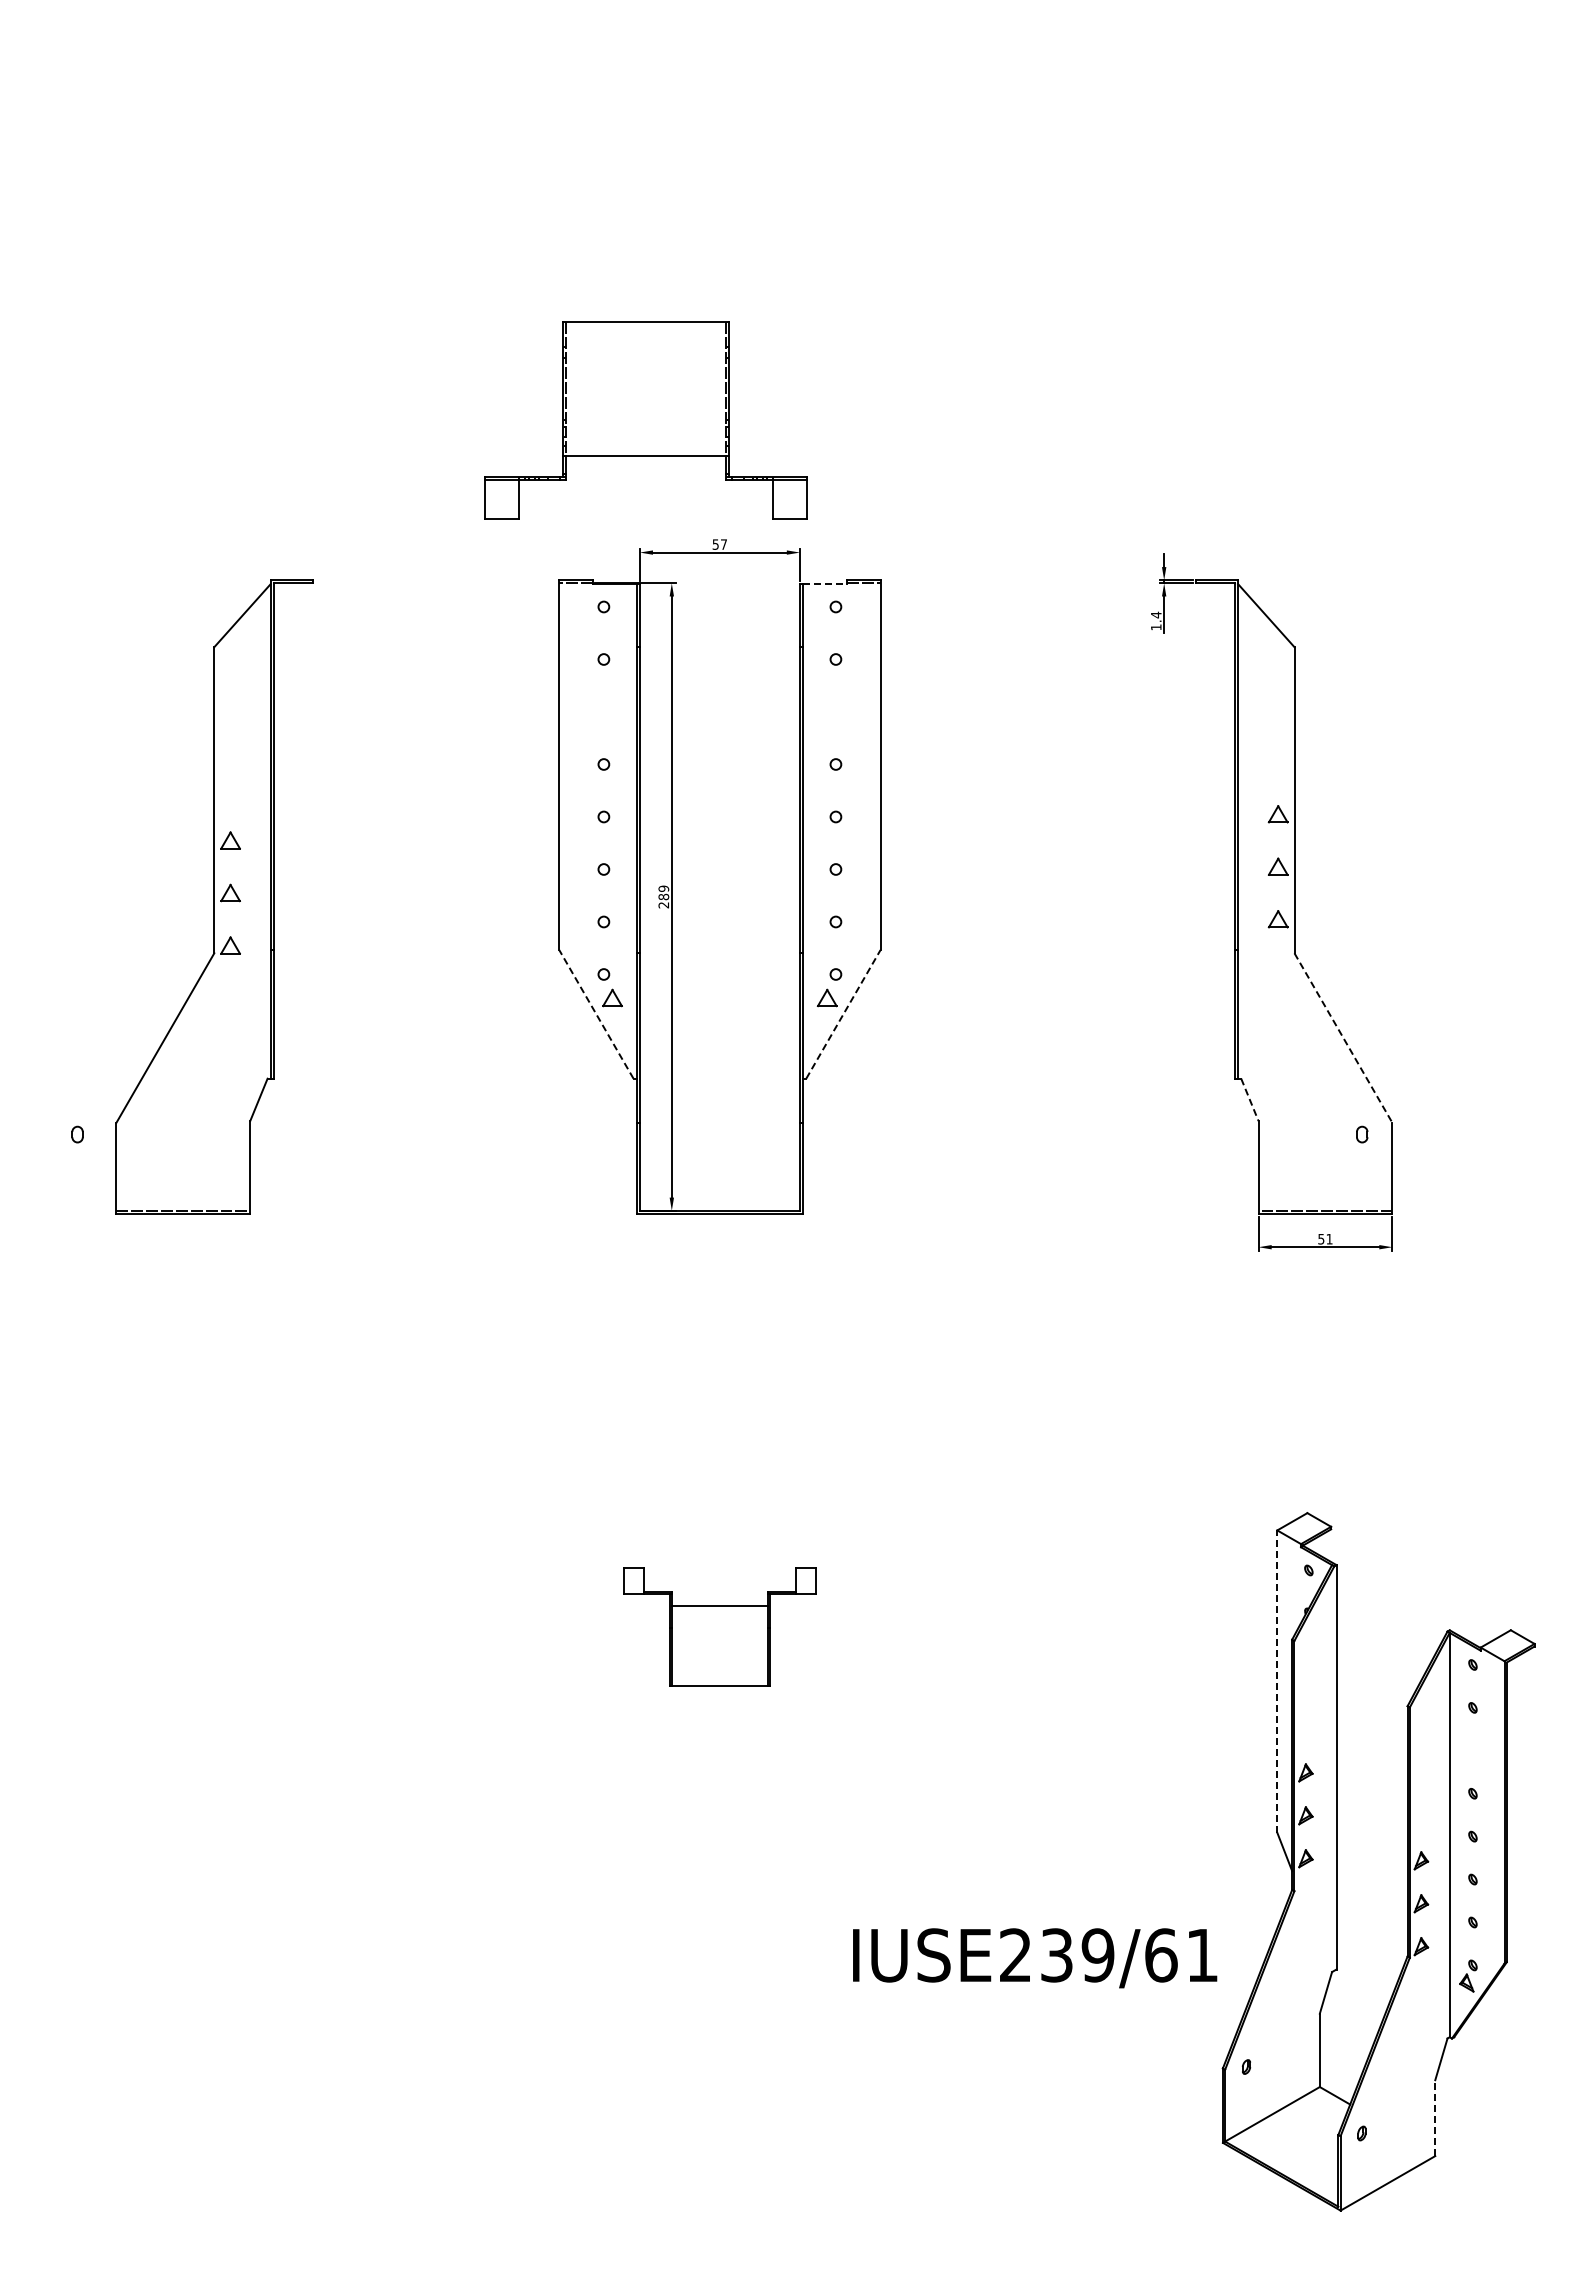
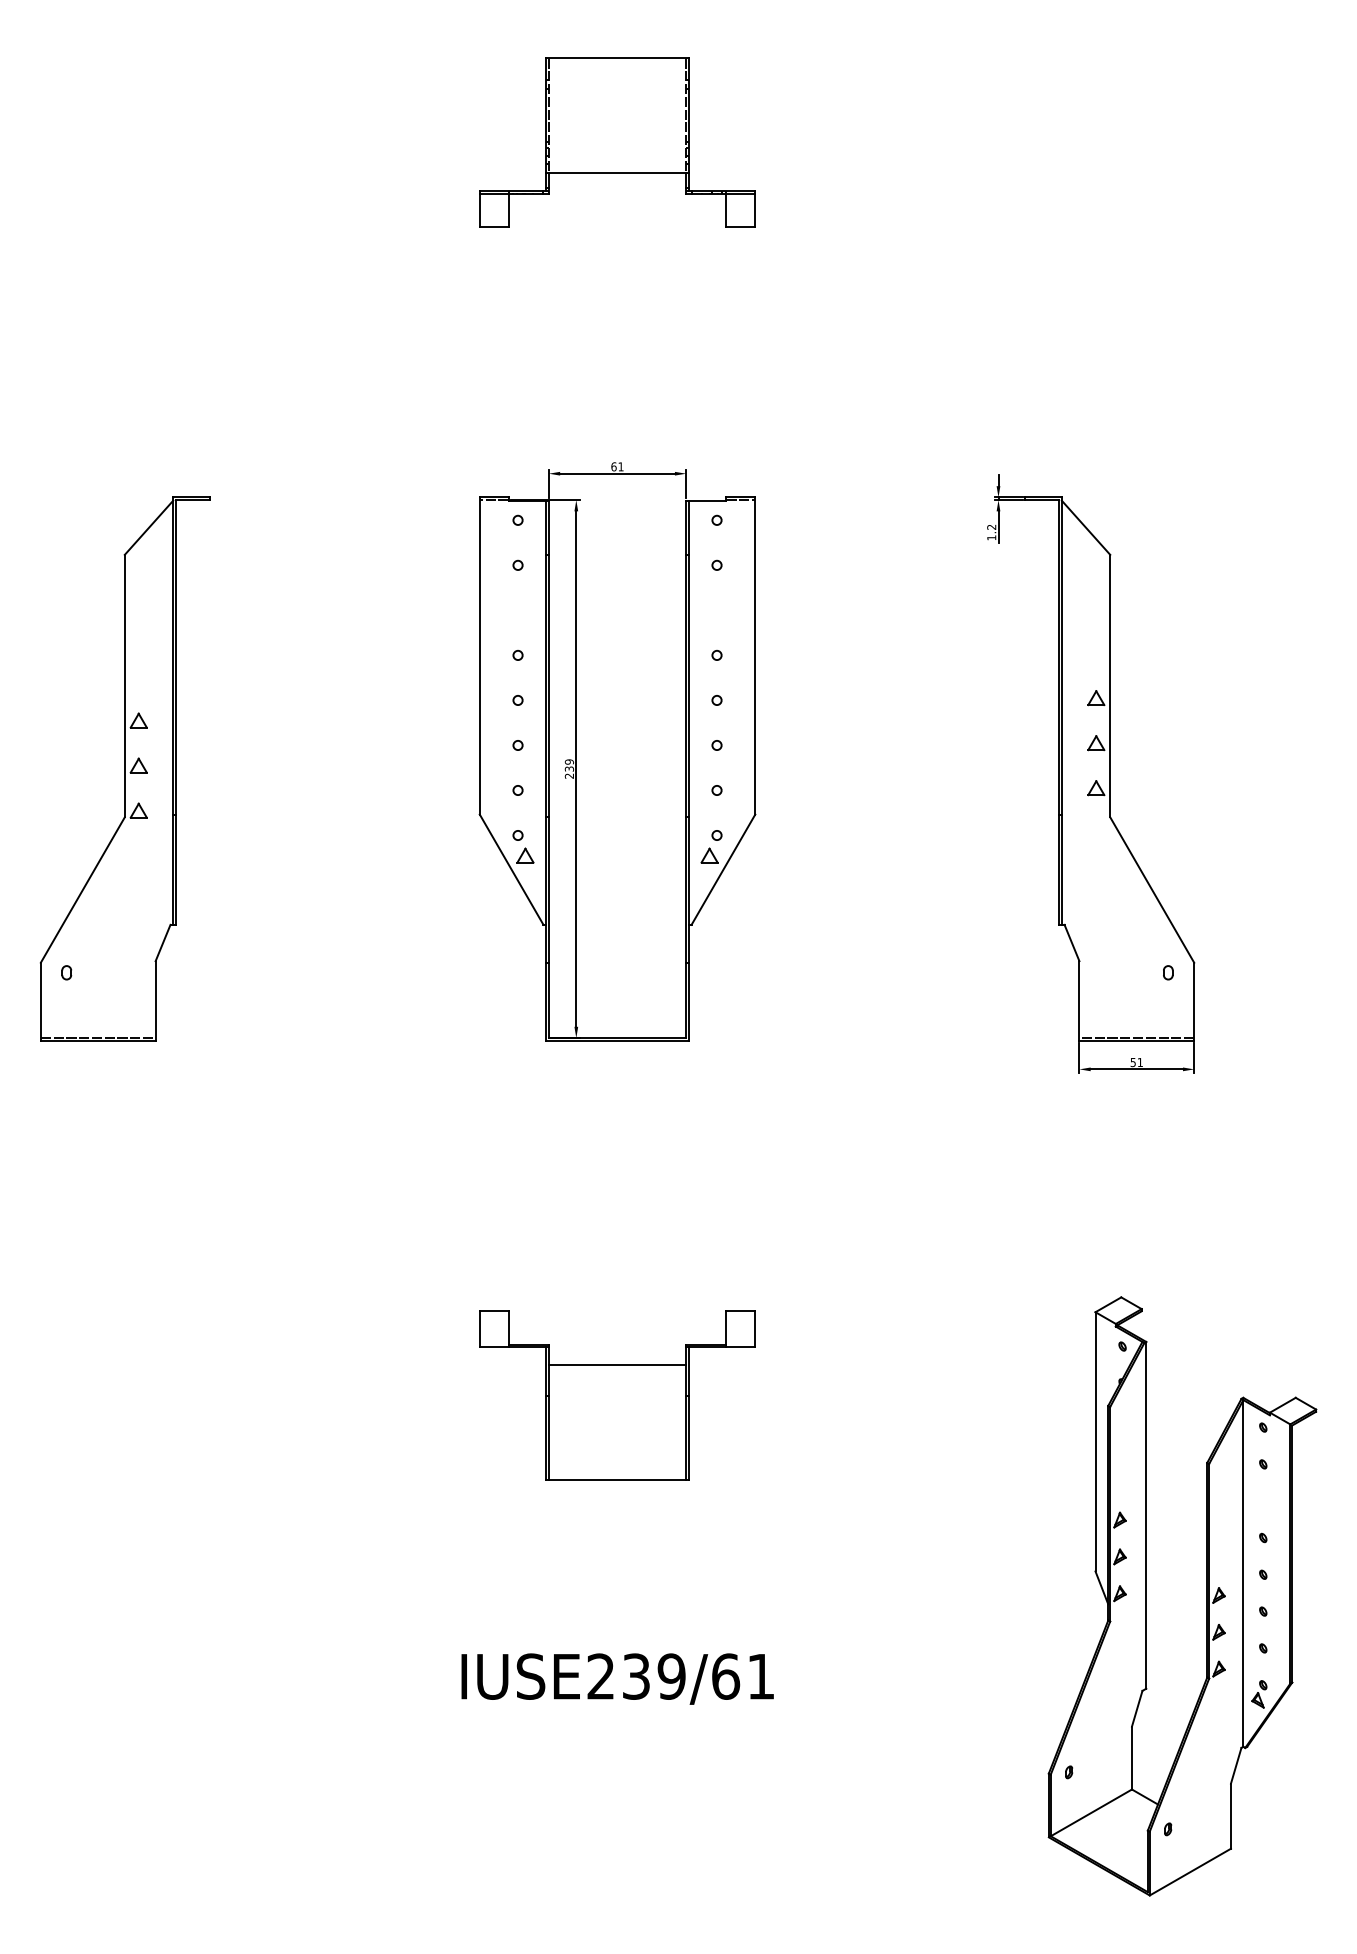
part: (645, 420) -> (617, 142), moved
text: (719, 544) -> (617, 466), 57 -> 61
line: (825, 584) -> (708, 501), dashed -> solid
text: (1155, 614) -> (991, 526), 1.4 -> 1.2
part: (214, 896) -> (124, 768), moved
text: (663, 896) -> (569, 768), 289 -> 239
line: (596, 1013) -> (511, 868), dashed -> solid
line: (843, 1013) -> (723, 868), dashed -> solid
line: (1343, 1038) -> (1152, 890), dashed -> solid
line: (1249, 1099) -> (1071, 942), dashed -> solid
part: (719, 1627) -> (617, 1395), size x1.67
line: (1277, 1681) -> (1095, 1441), dashed -> solid
text: (1035, 1958) -> (618, 1679), moved
line: (1435, 2118) -> (1231, 1816), dashed -> solid

